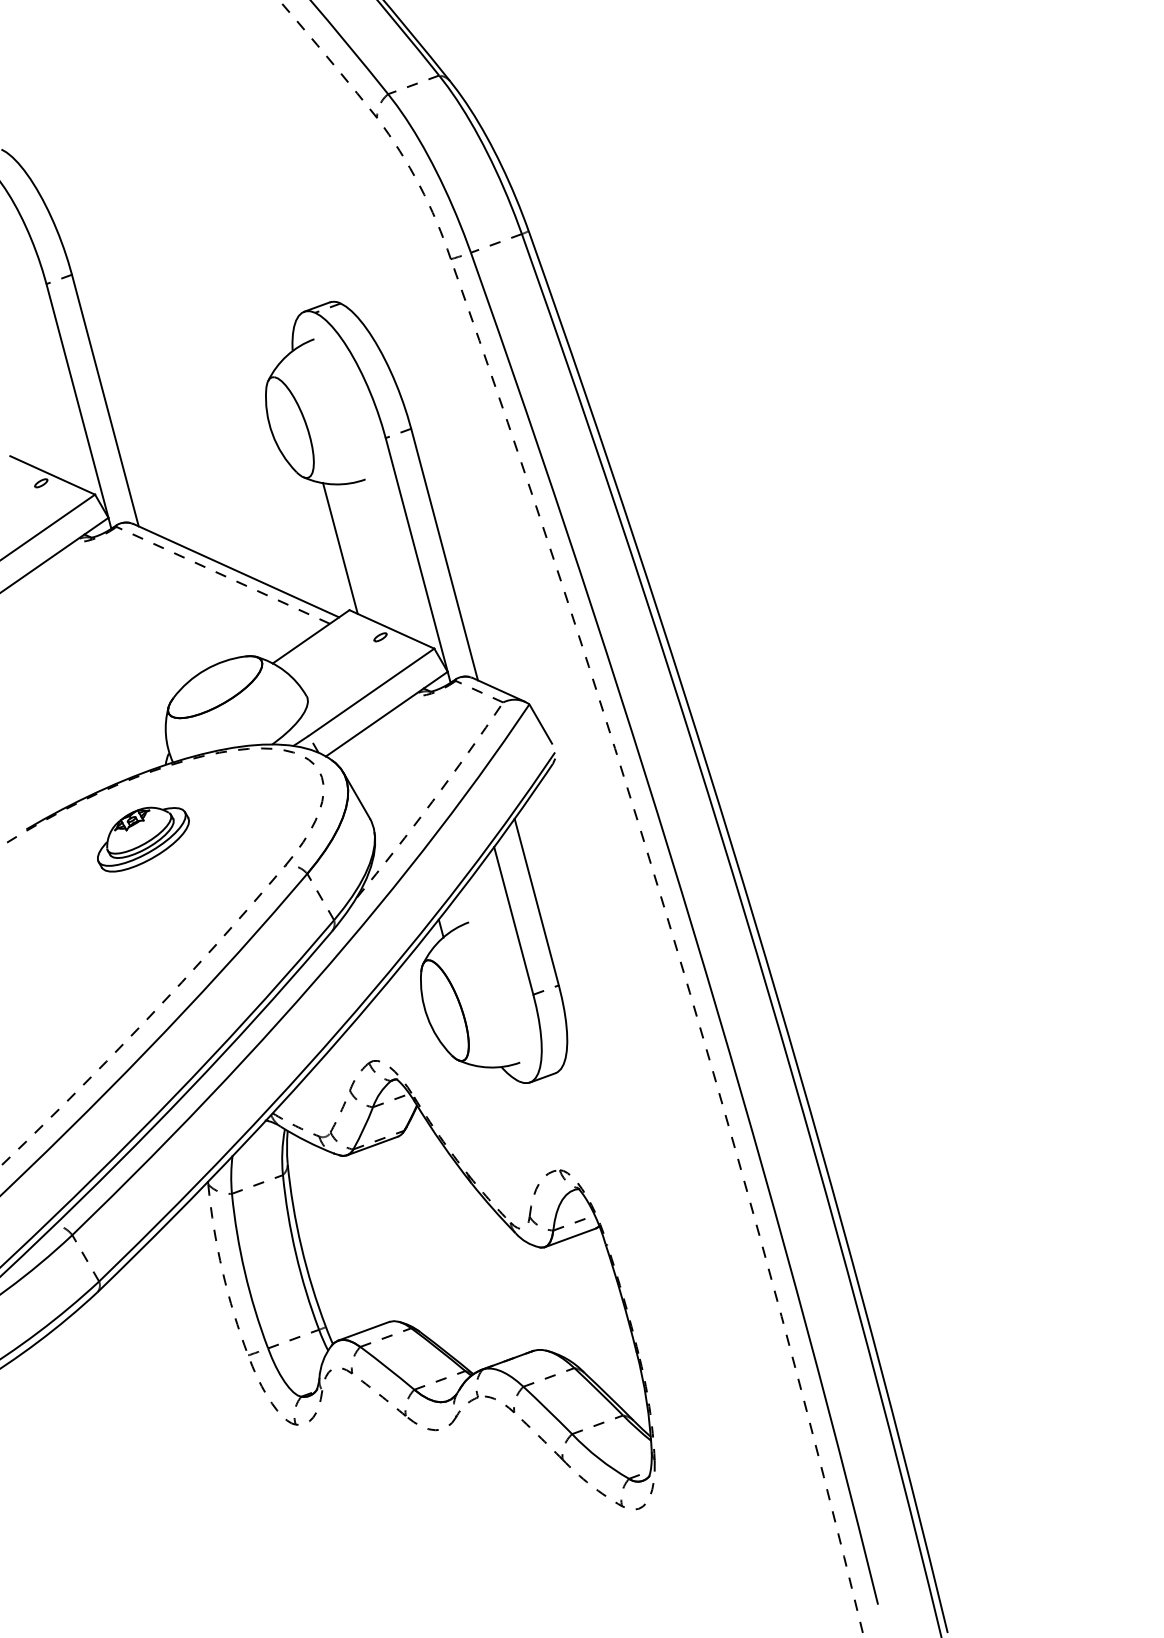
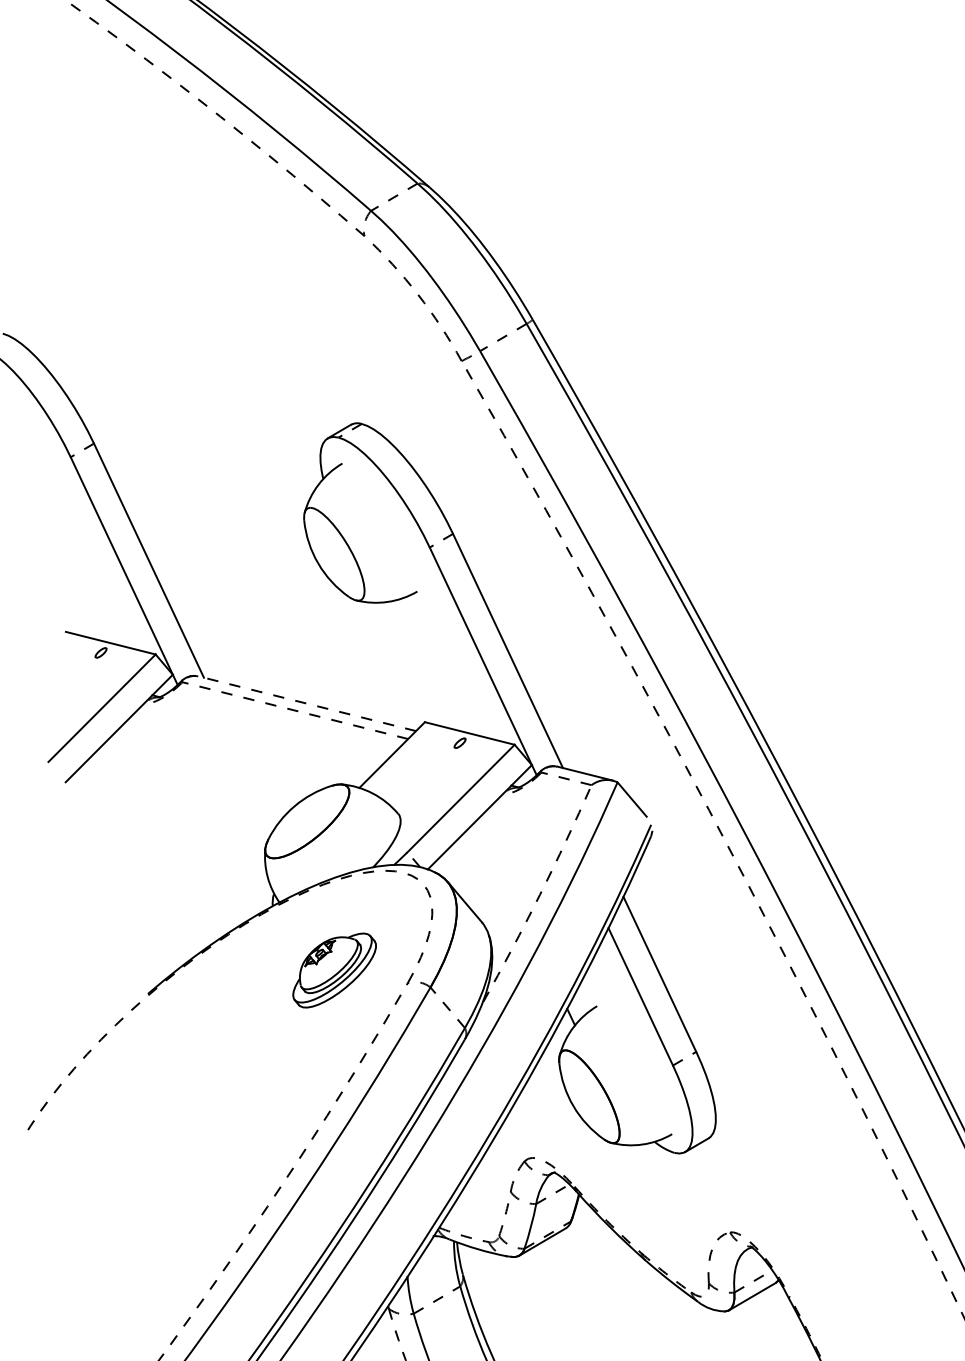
line: (340, 548) -> (405, 663), removed
line: (236, 570) -> (307, 703), solid -> dashed
part: (143, 839) -> (334, 970), moved

